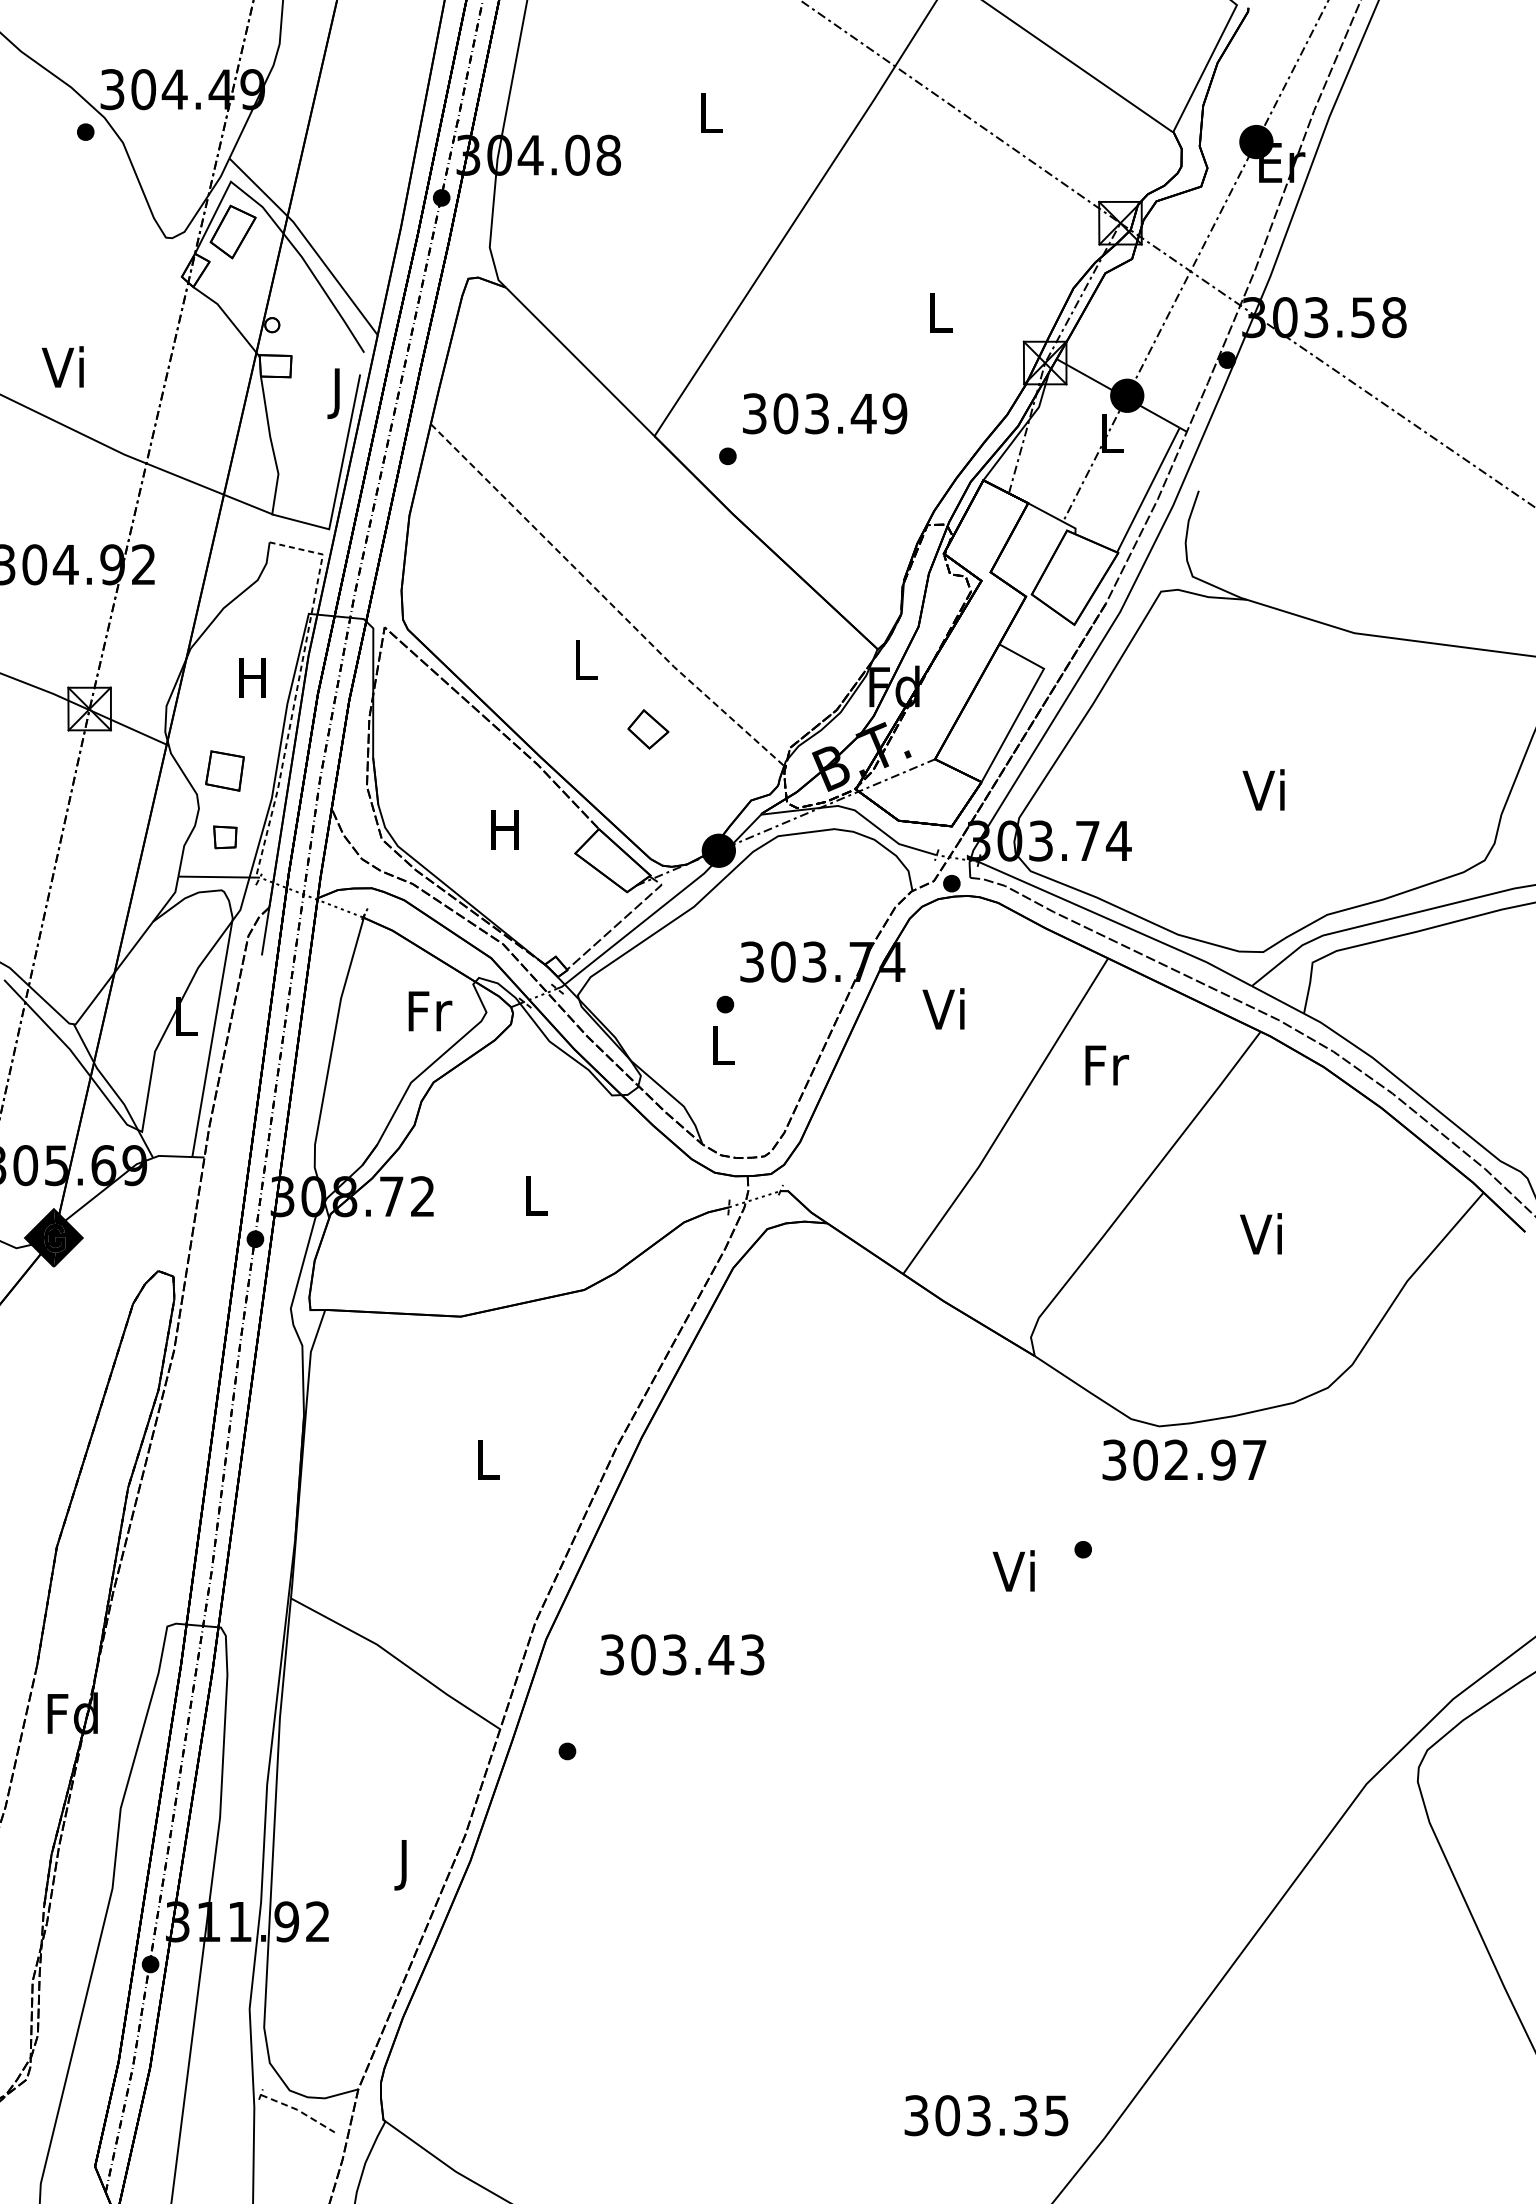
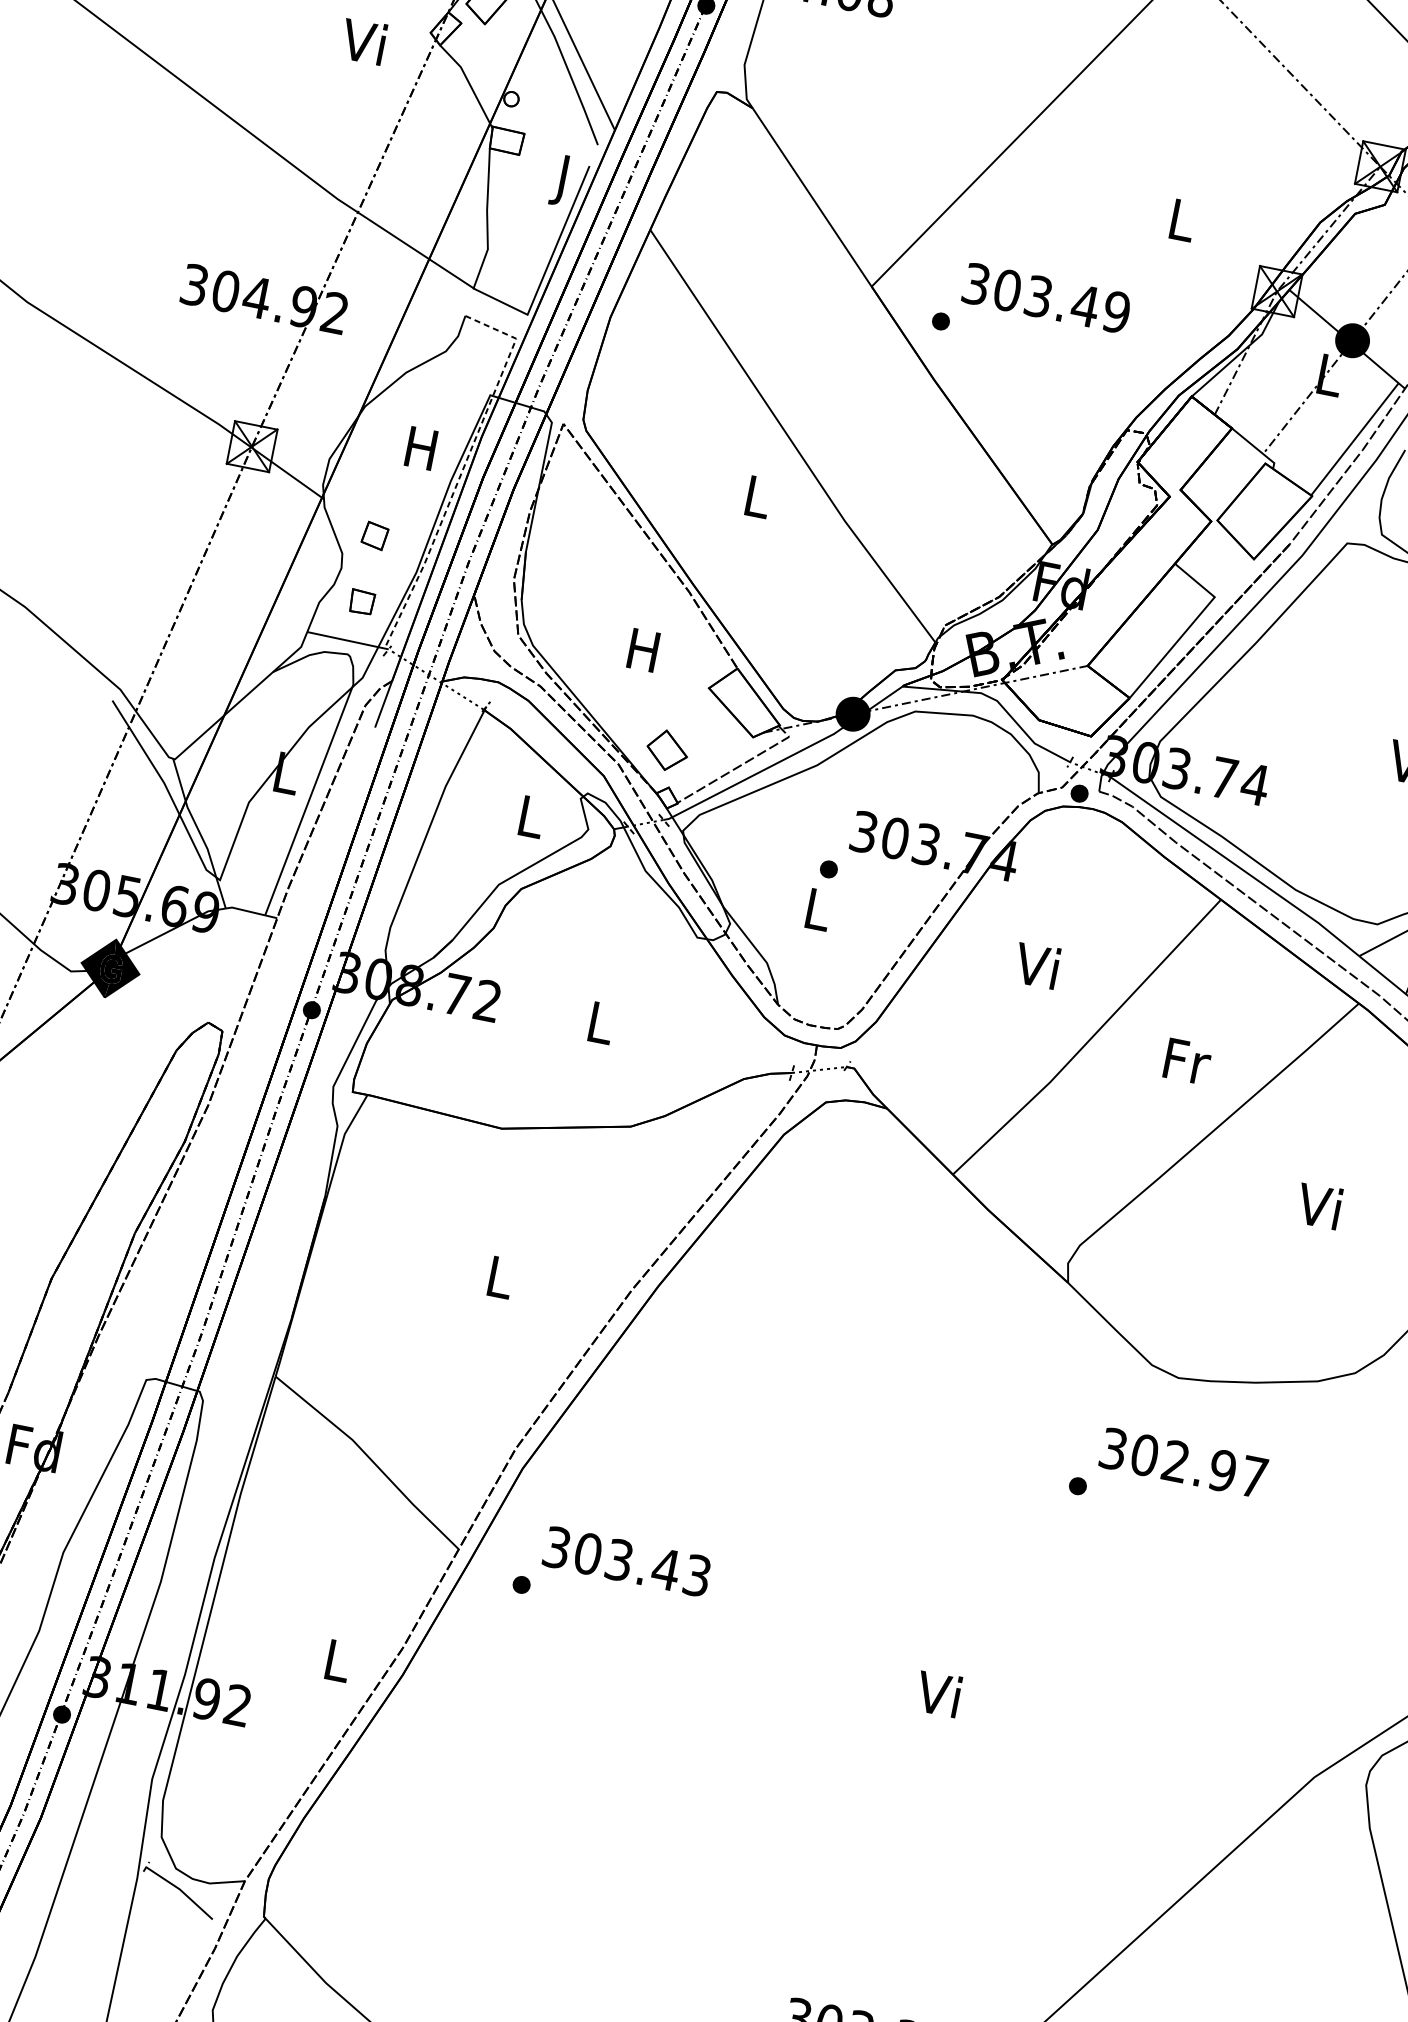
text: (62, 366) -> (363, 40), moved
line: (605, 598) -> (790, 439), dashed -> solid
part: (648, 729) -> (667, 750), moved
part: (224, 771) -> (374, 536), size x0.62
text: (943, 1008) -> (1036, 964), moved
text: (430, 1011) -> (532, 817), Fr -> L
text: (1107, 1065) -> (1187, 1061), moved
text: (1184, 1459) -> (1183, 1462), moved
text: (1013, 1570) -> (938, 1693), moved
text: (682, 1654) -> (627, 1561), moved
text: (405, 1865) -> (336, 1666), J -> L
line: (298, 2110) -> (180, 1890), dashed -> solid

